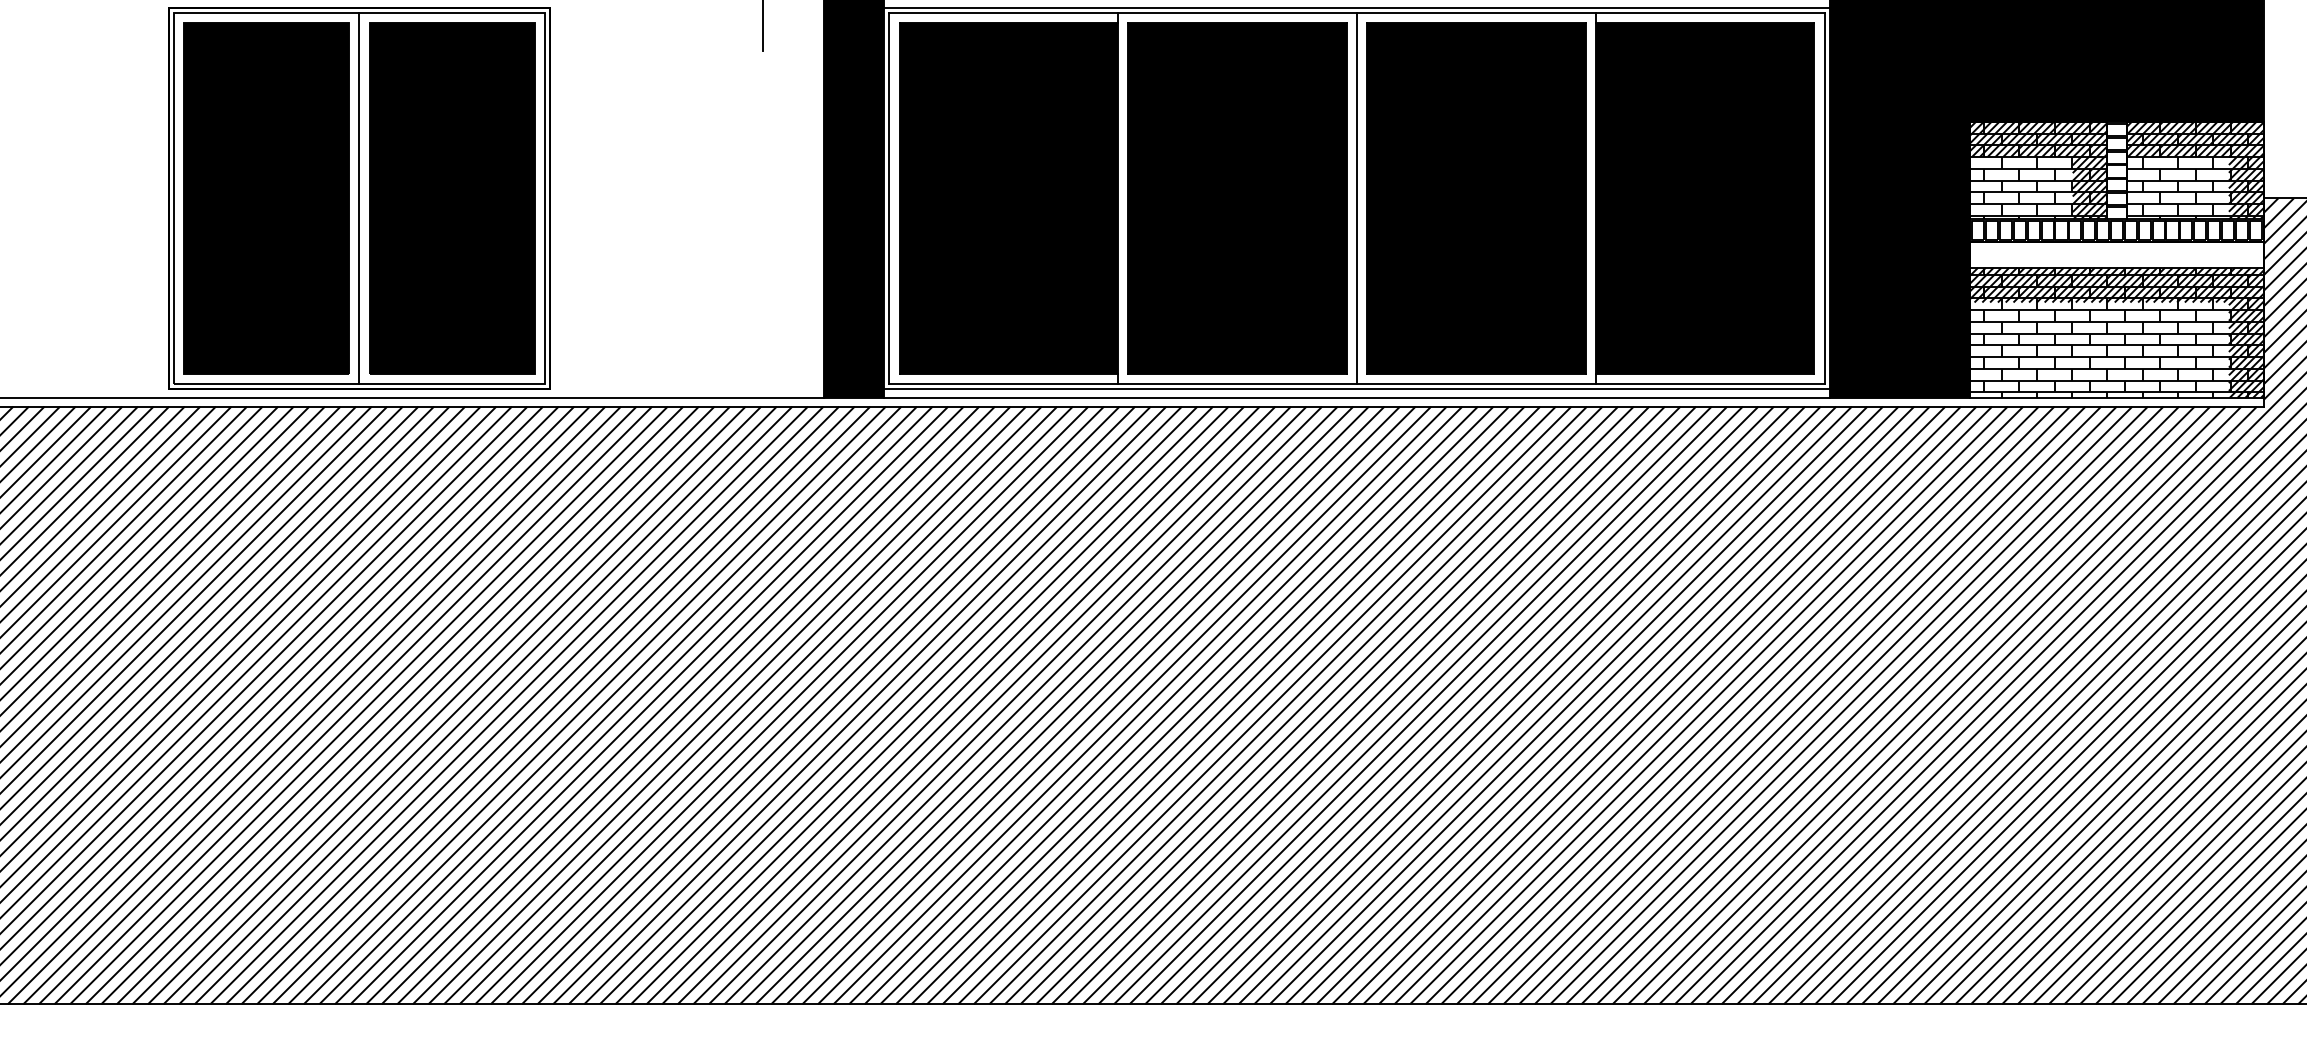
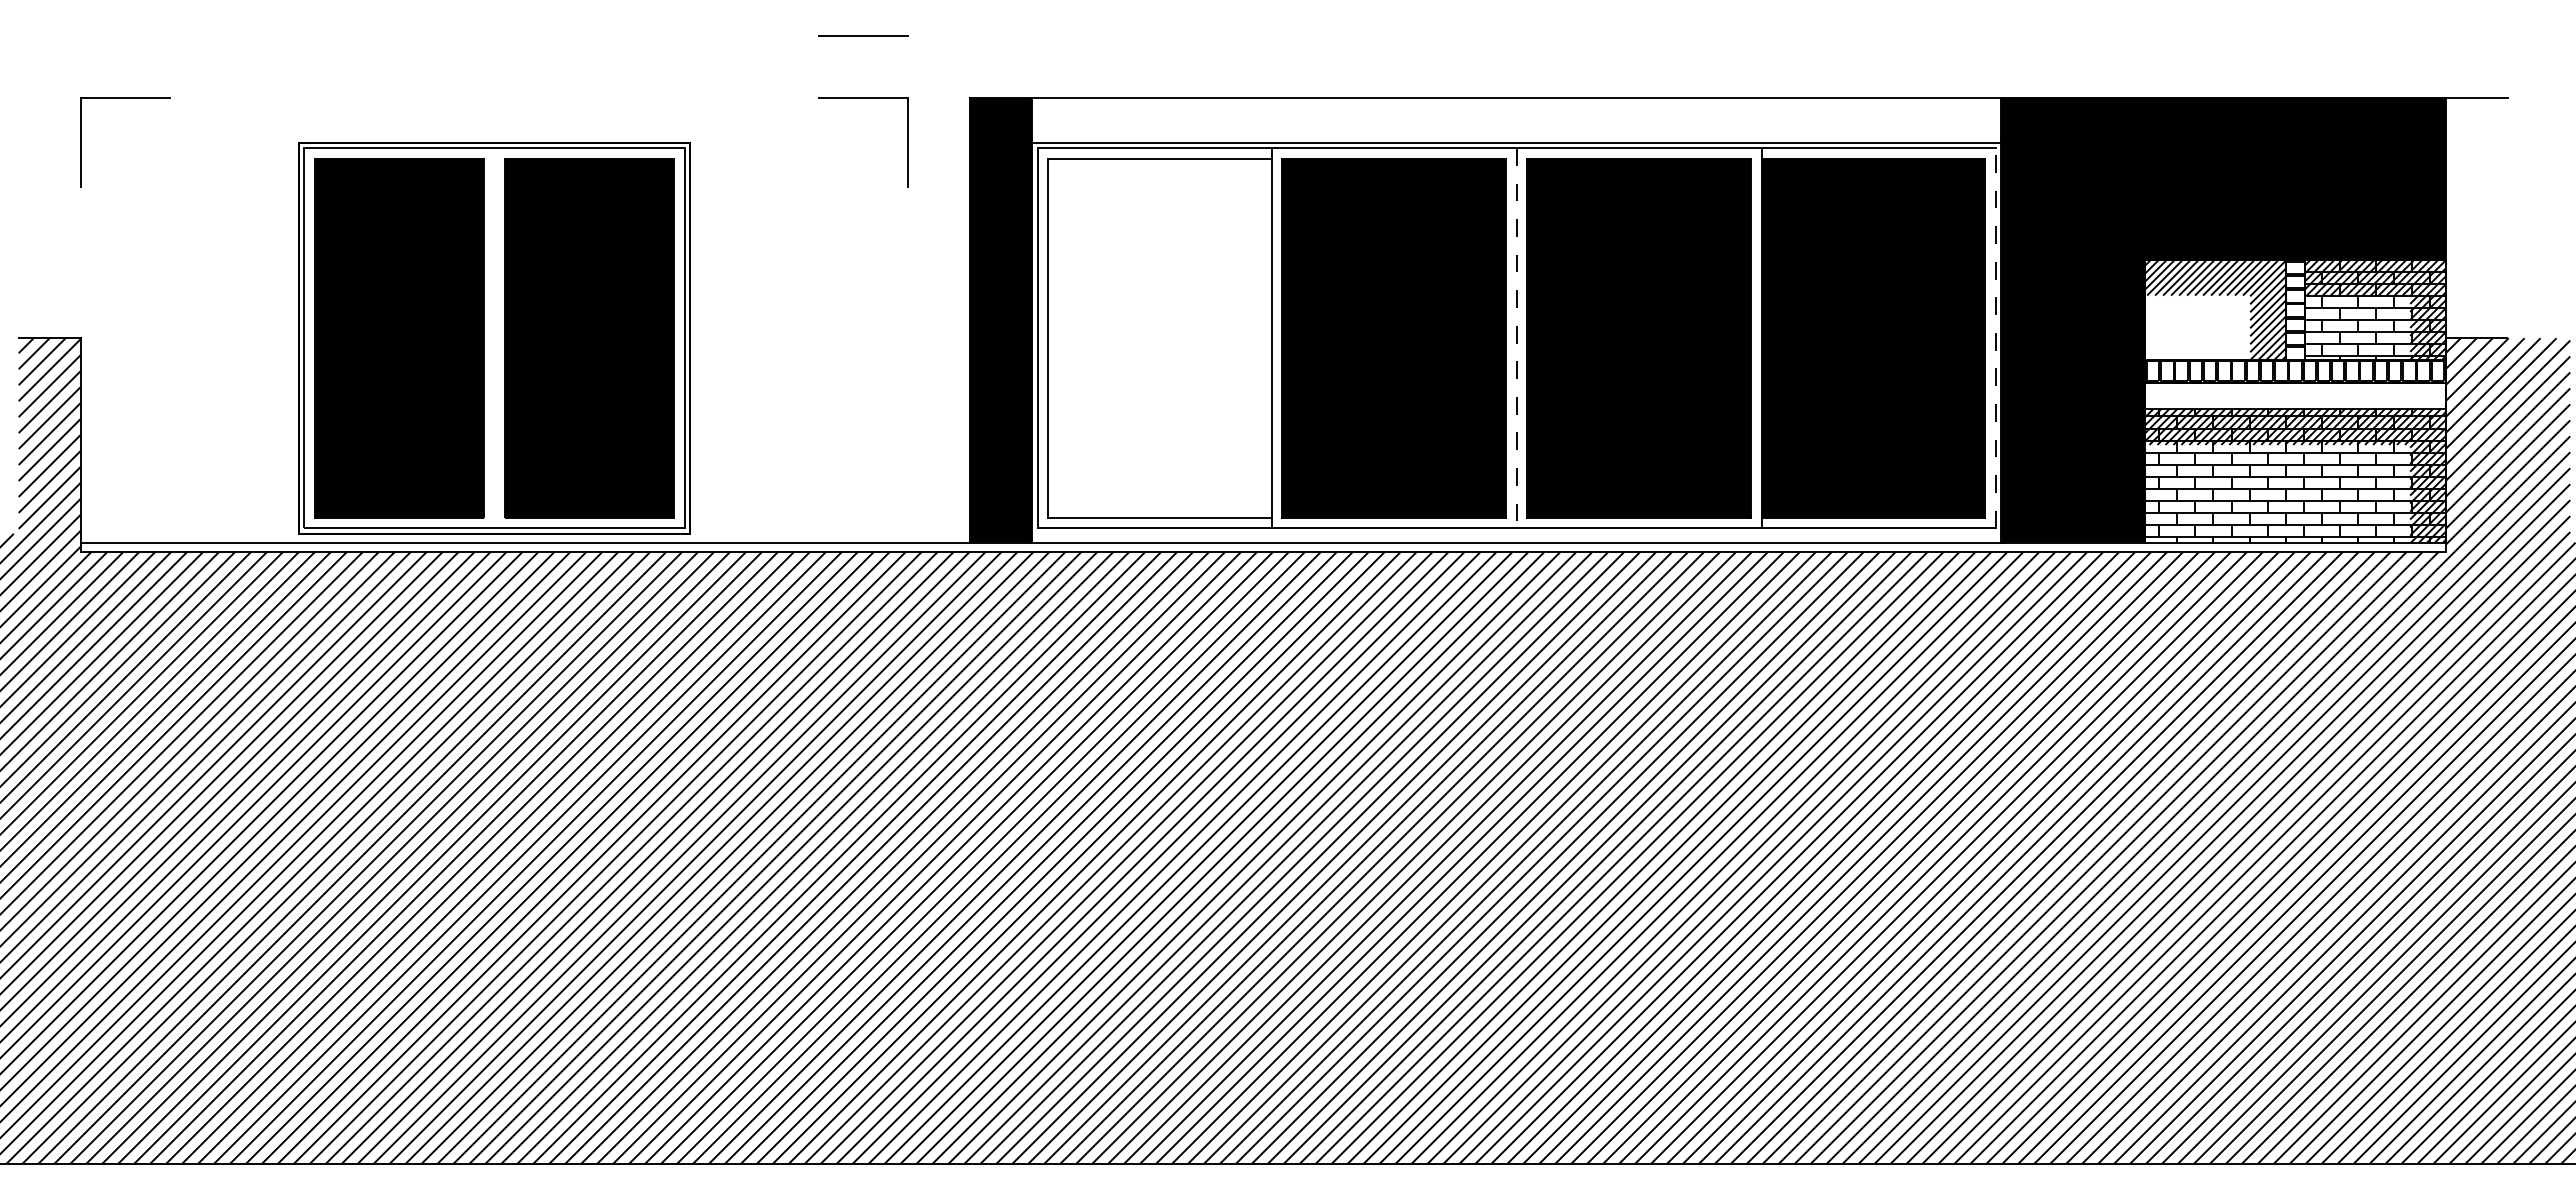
hatch: (2038, 170) -> (2215, 309), removed
line: (359, 197) -> (494, 337), removed
fill: (1008, 197) -> (1159, 337), removed
line: (1824, 197) -> (1995, 337), solid -> dashed
line: (1356, 198) -> (1516, 338), solid -> dashed
line: (1356, 388) -> (1516, 533), removed

